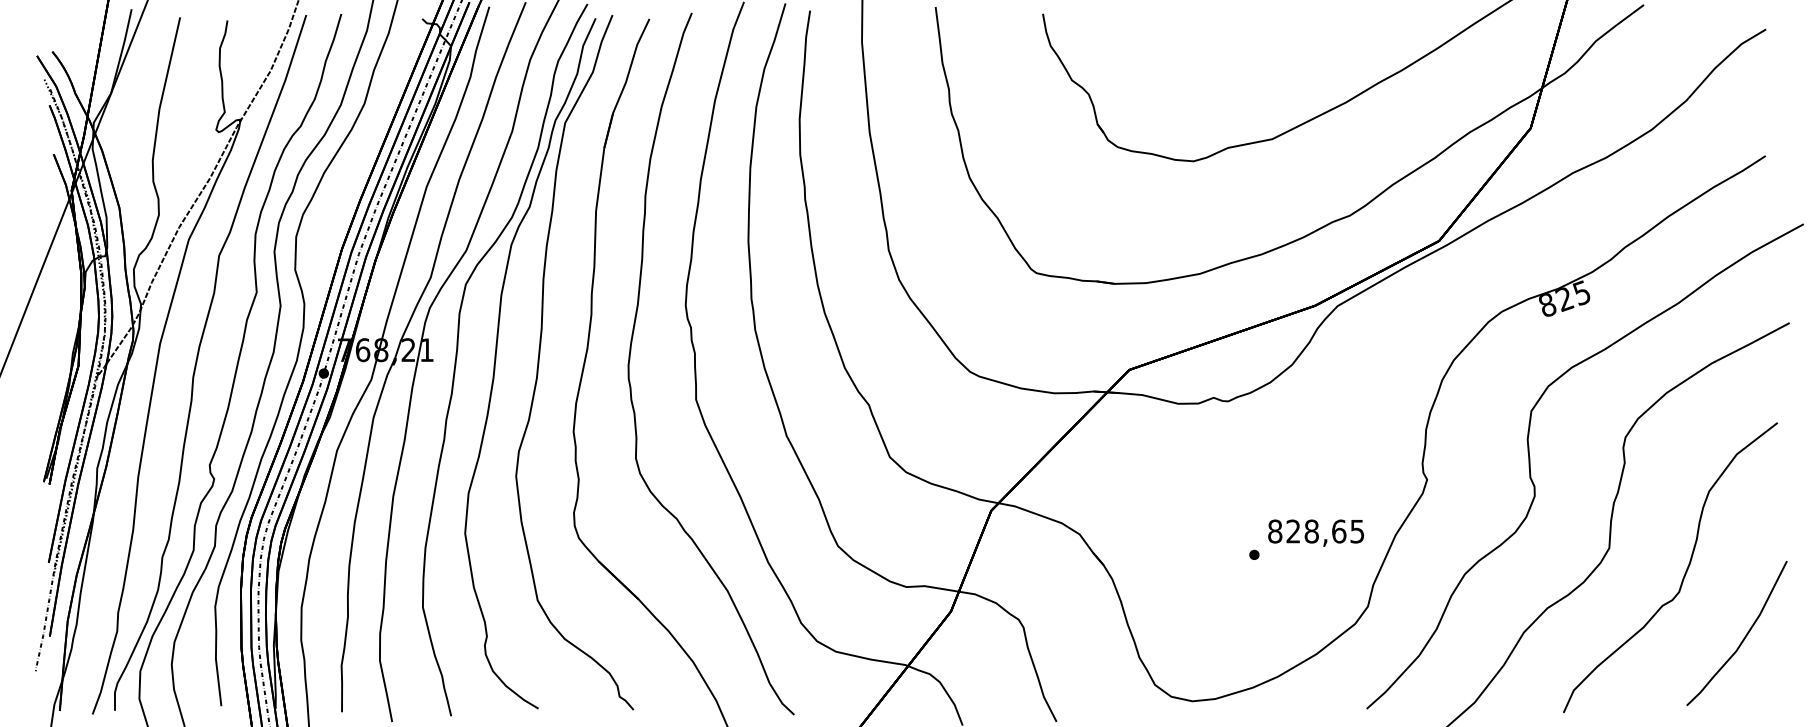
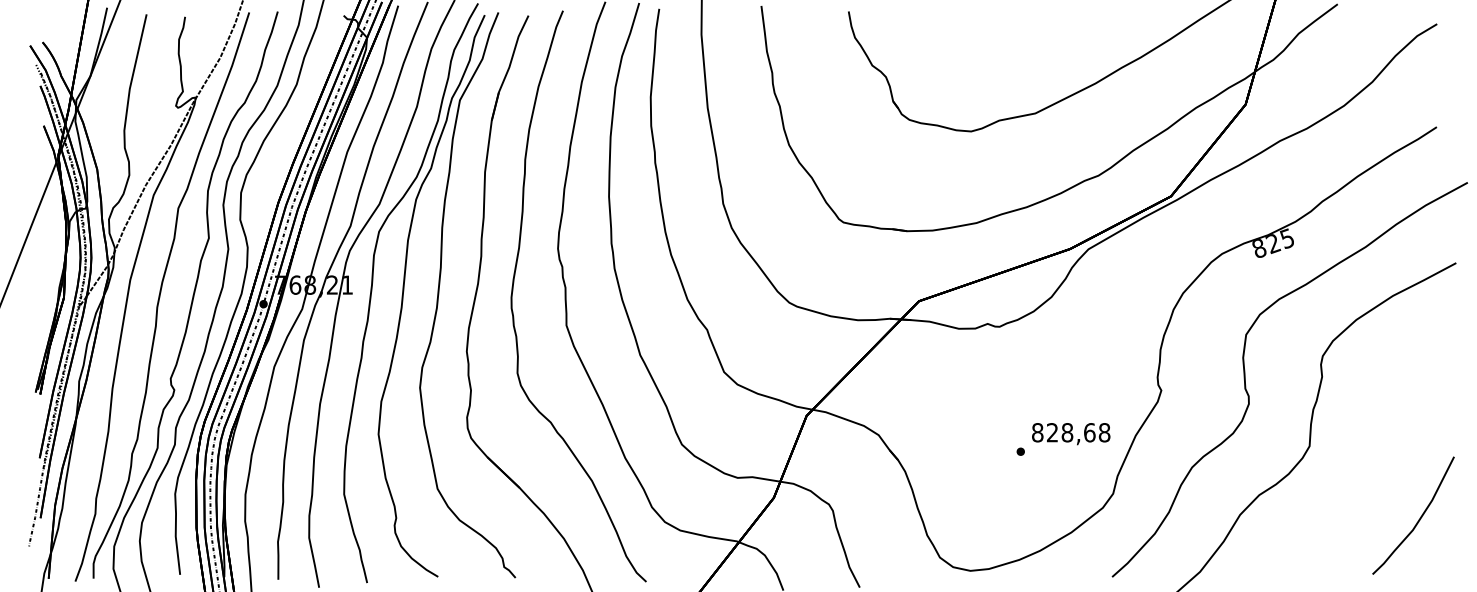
text: (1357, 531) -> (1104, 432), 828,65 -> 828,68
curve: (1684, 573) -> (1370, 466), removed

